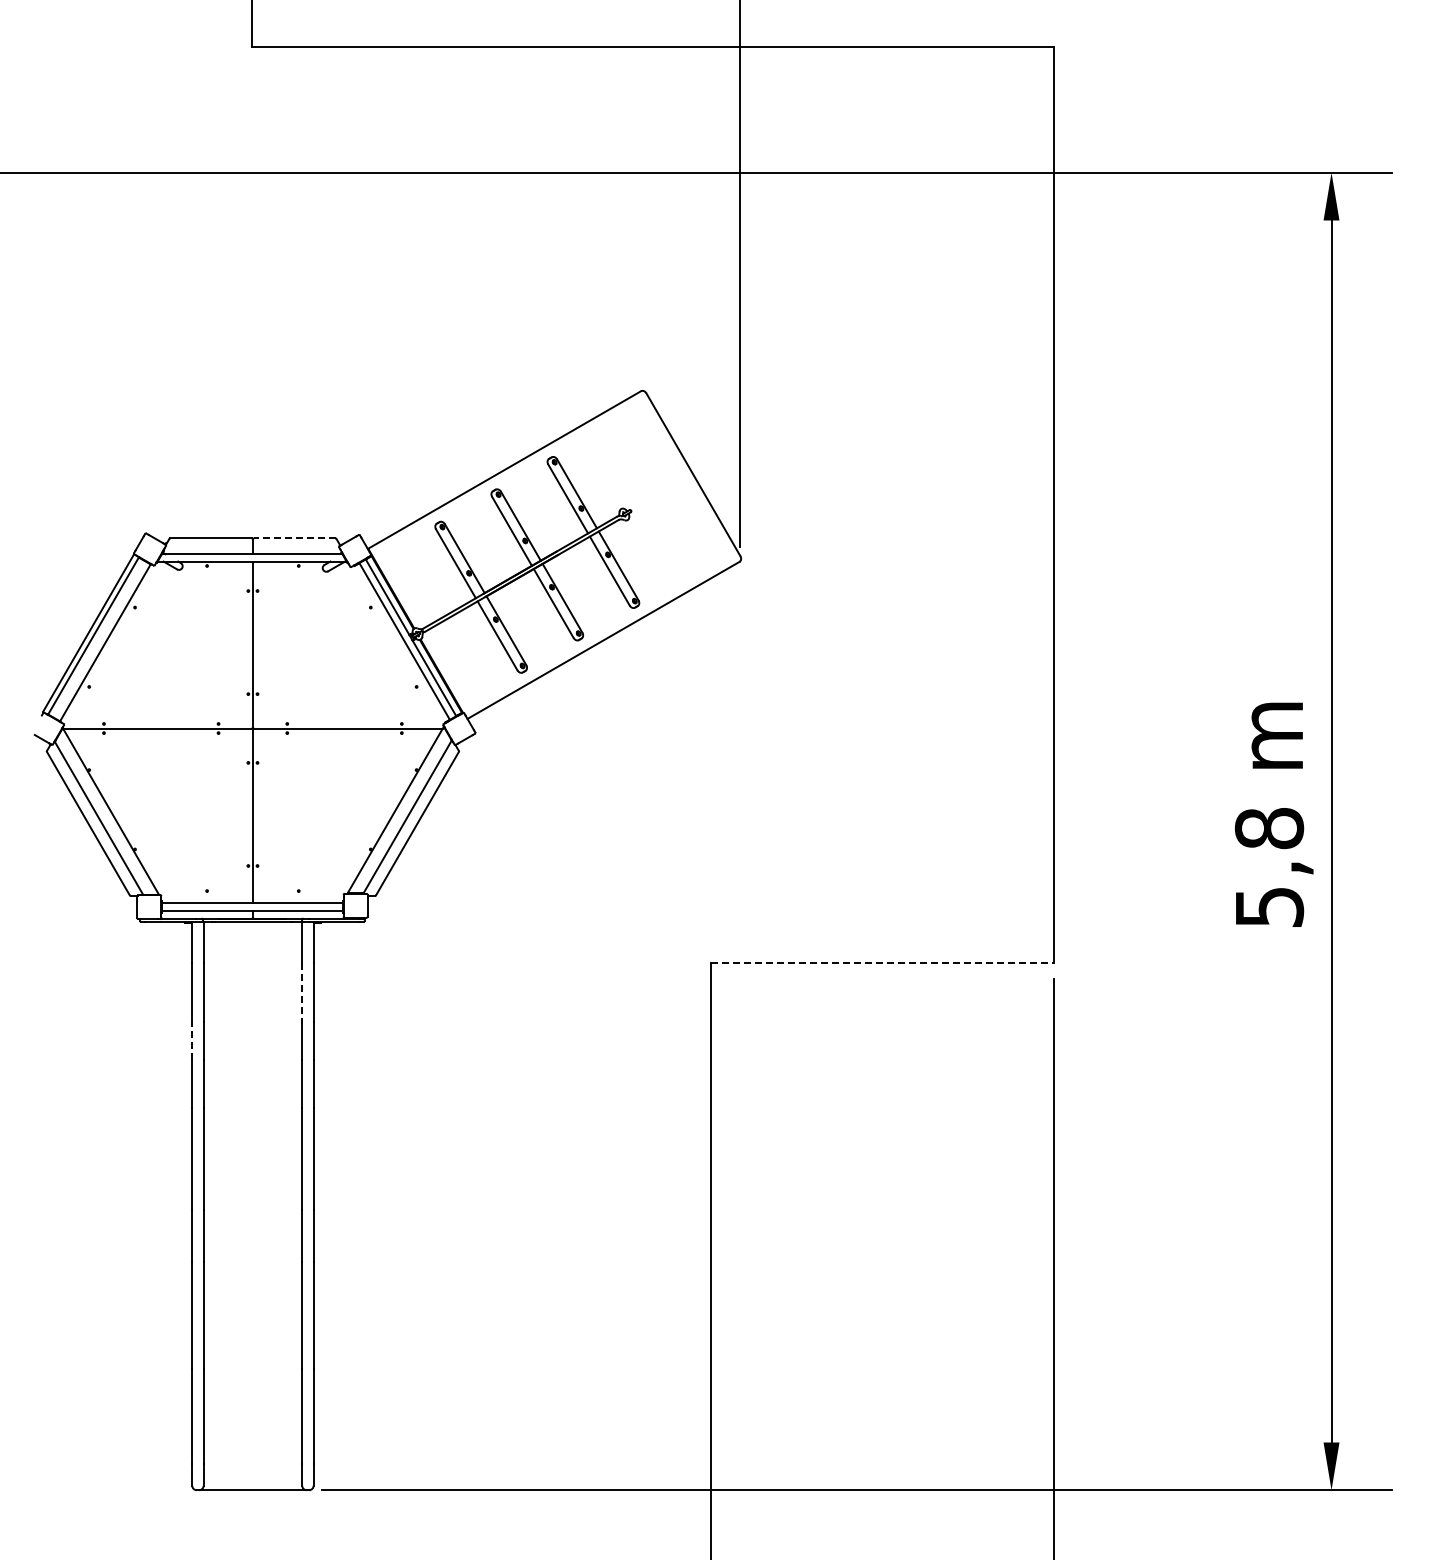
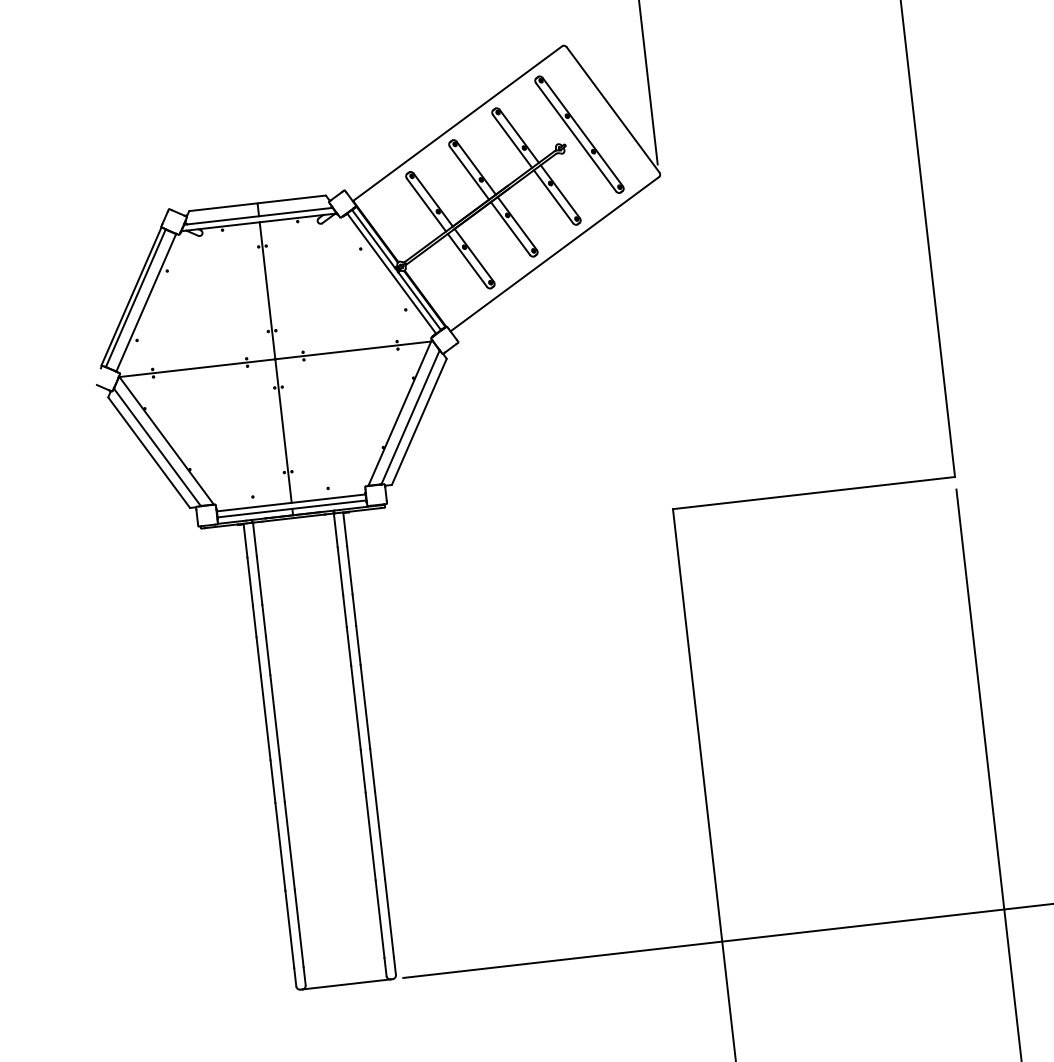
part: (649, 499) -> (579, 134), added
line: (294, 538) -> (291, 199), dashed -> solid
line: (882, 963) -> (813, 493), dashed -> solid
line: (302, 993) -> (340, 572), dashed -> solid
line: (192, 1040) -> (254, 620), dashed -> solid

